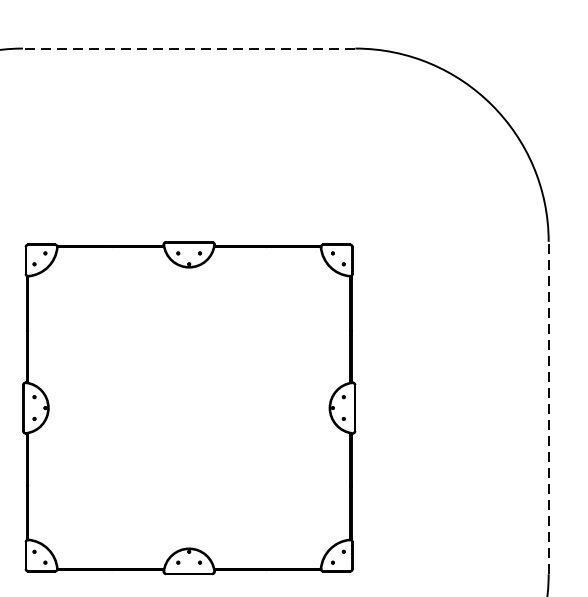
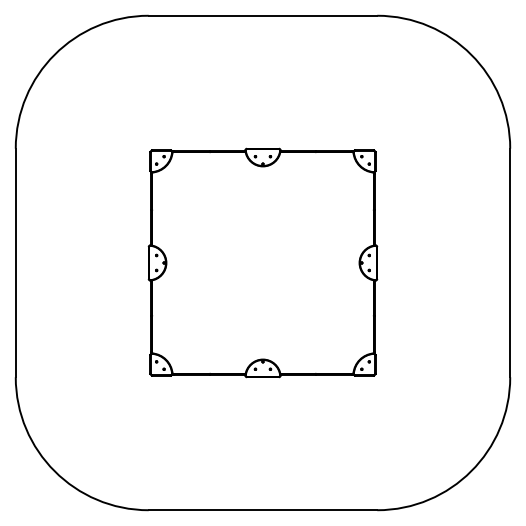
line: (188, 48) -> (262, 15), dashed -> solid
line: (549, 407) -> (510, 262), dashed -> solid

